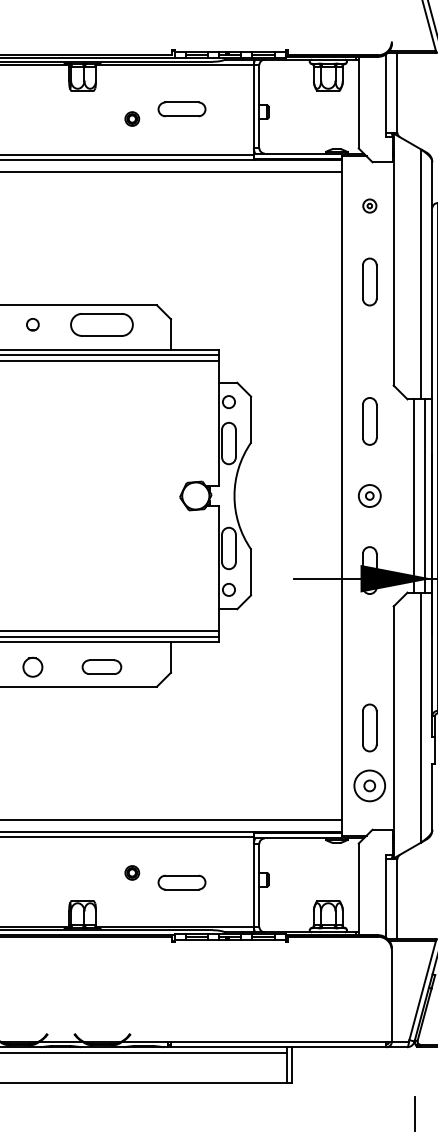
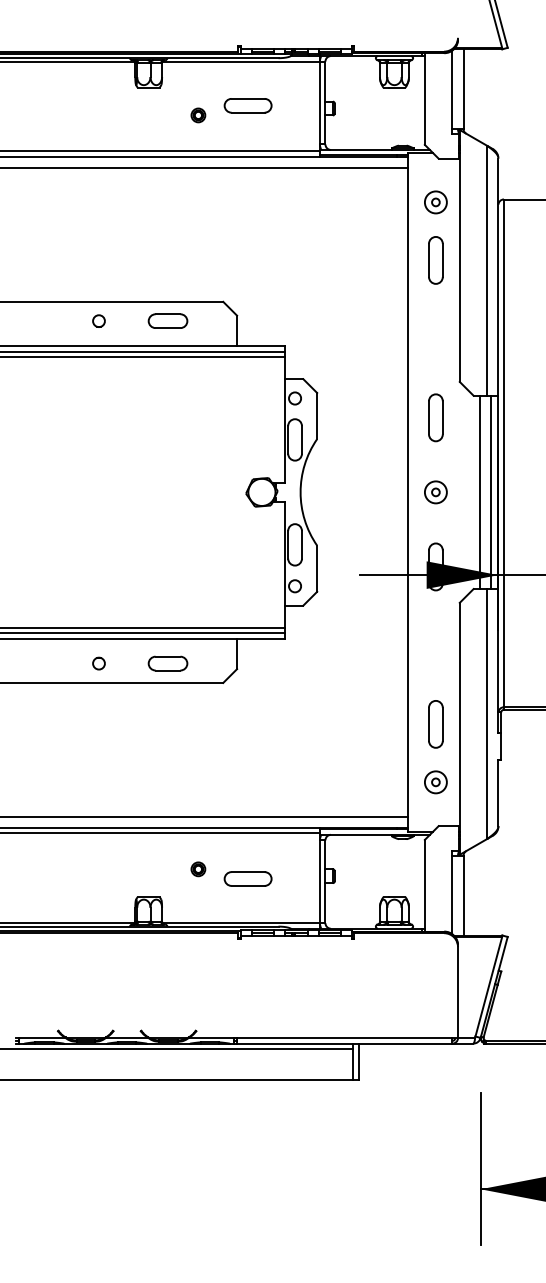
part: (369, 206) -> (435, 202), size x1.67
part: (369, 282) -> (435, 260), moved
part: (101, 324) -> (167, 320), size x0.62
part: (32, 667) -> (98, 663), size x0.62
part: (369, 786) -> (435, 782), size x0.71

